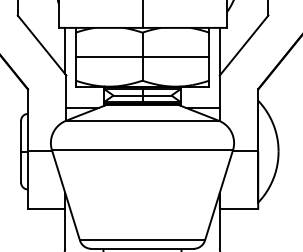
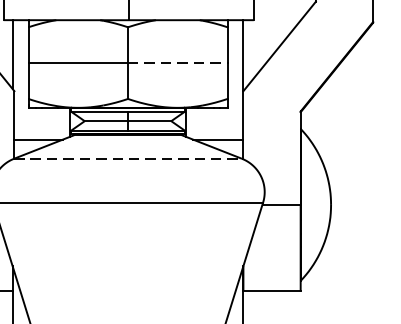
line: (176, 56) -> (178, 62), solid -> dashed
line: (142, 120) -> (128, 158), solid -> dashed

